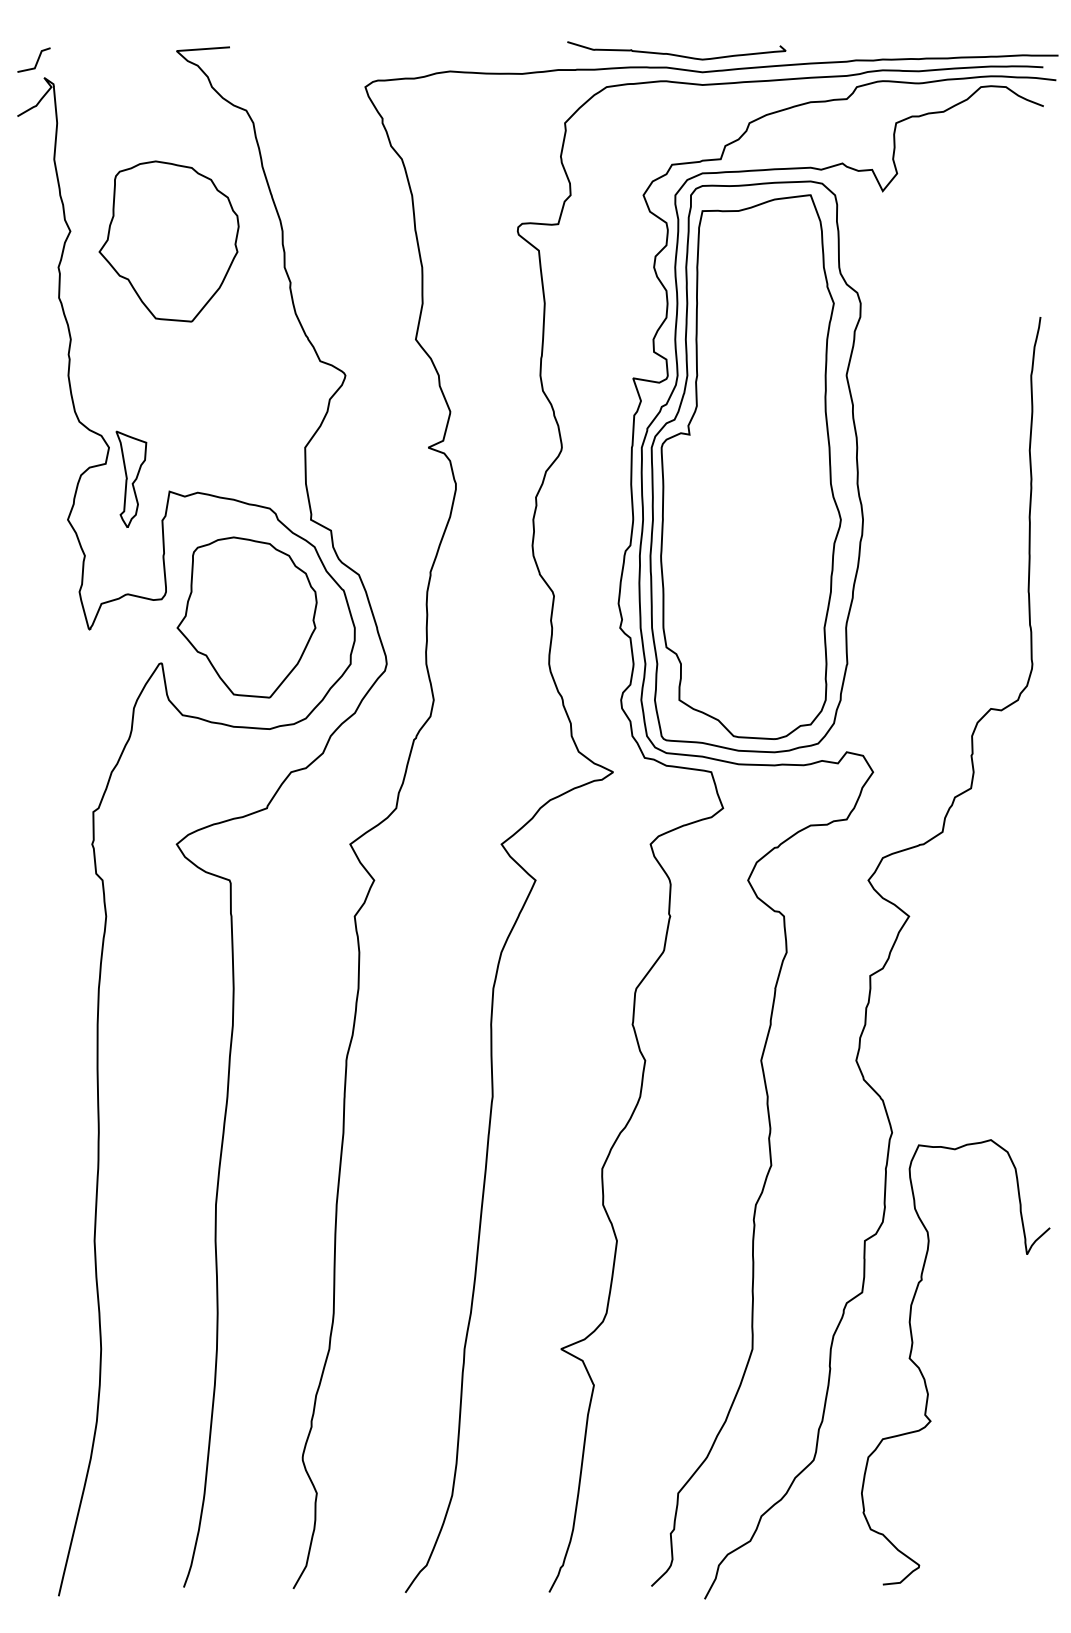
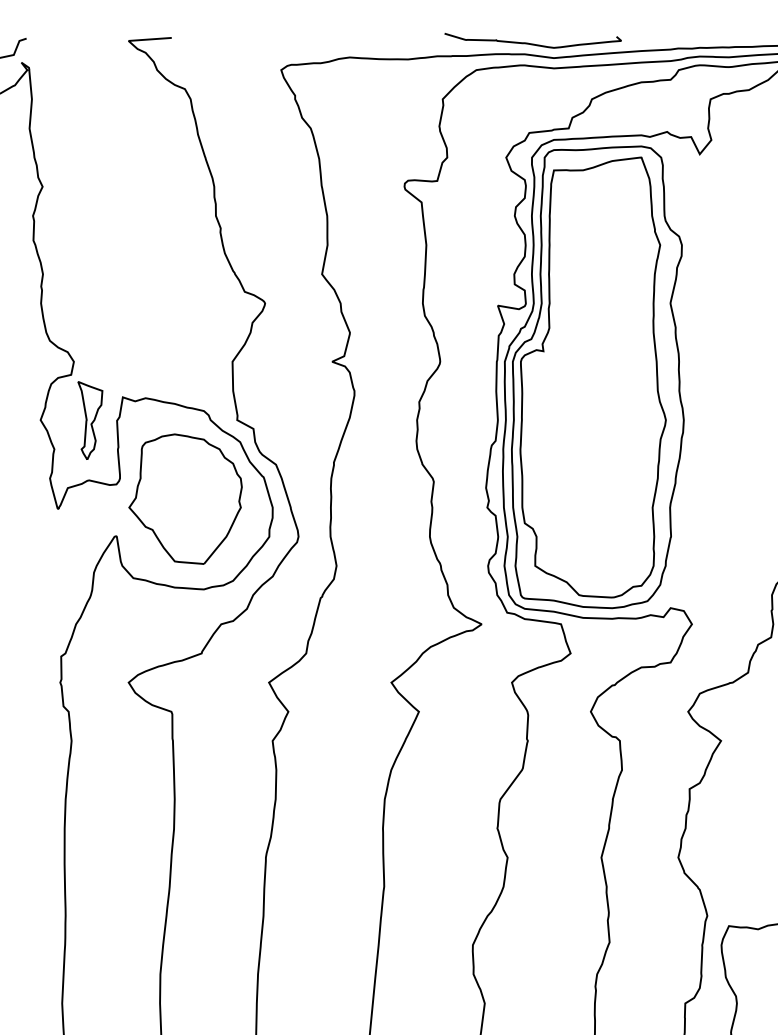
part: (168, 241) -> (121, 195), removed
part: (131, 478) -> (90, 419), moved

